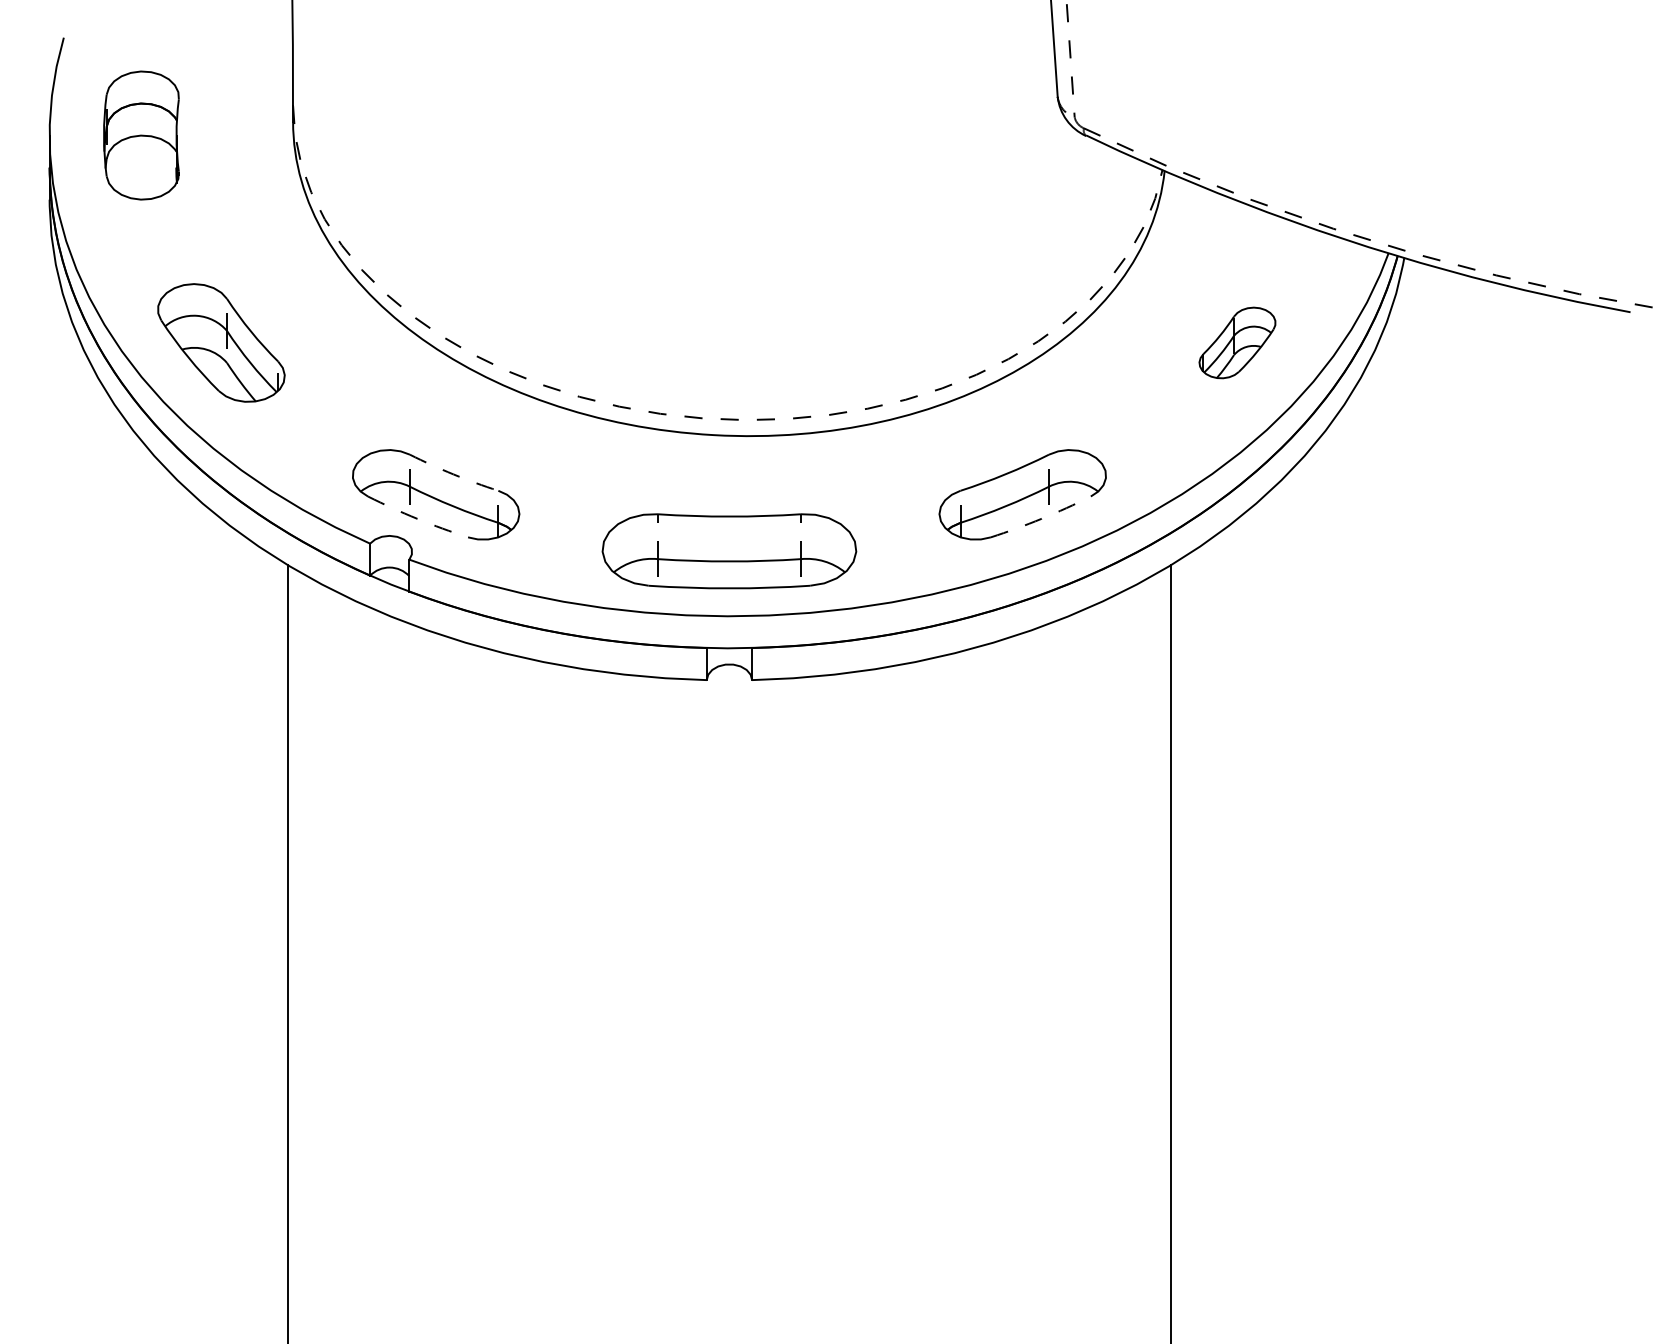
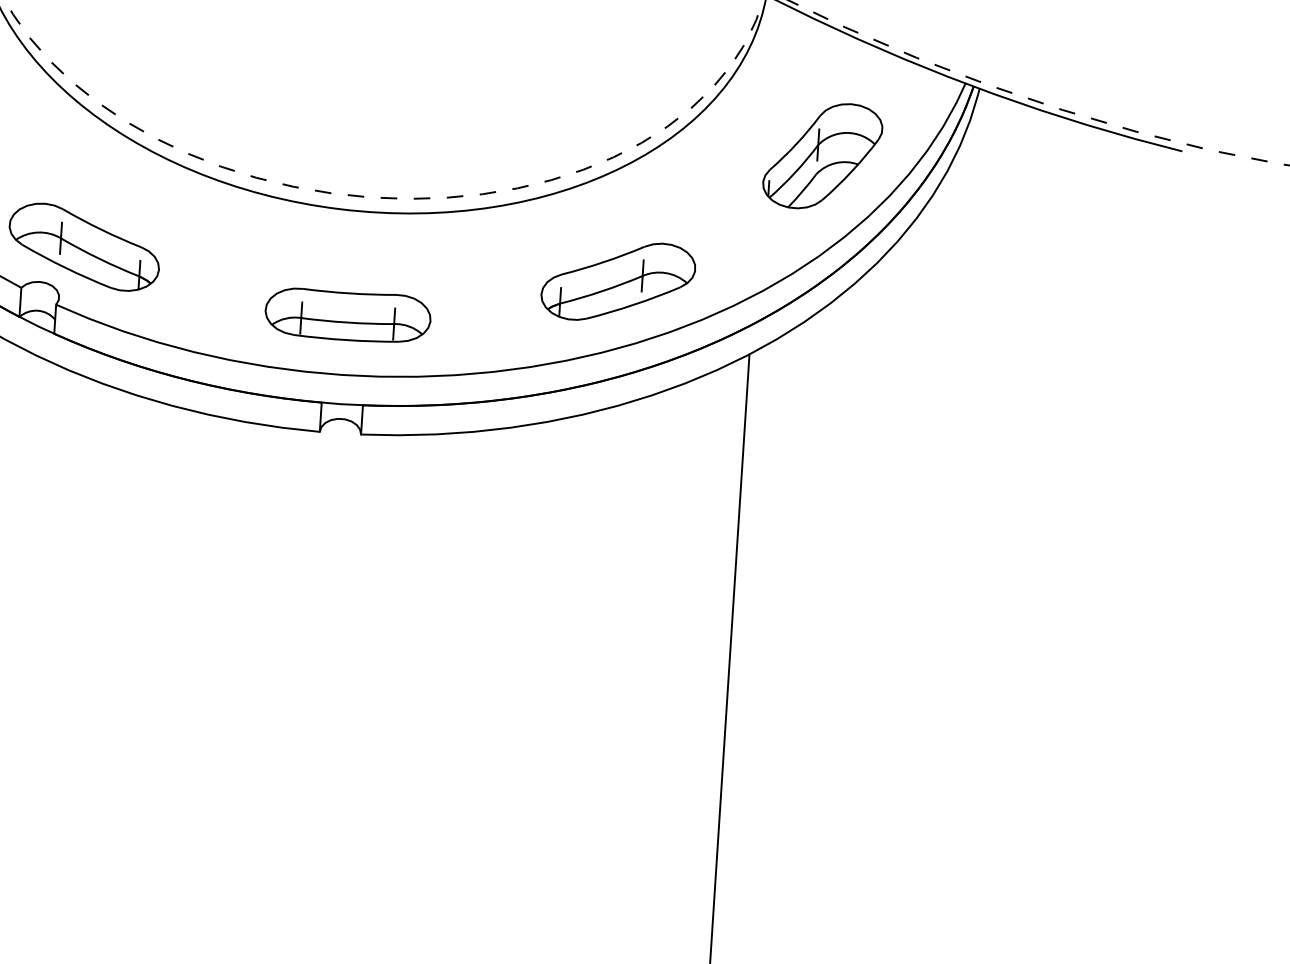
part: (1237, 342) -> (822, 155), size x1.67
arc: (453, 474) -> (101, 229), dashed -> solid
arc: (417, 518) -> (65, 267), dashed -> solid
arc: (1041, 518) -> (634, 304), dashed -> solid
part: (729, 551) -> (348, 316), size x0.71

